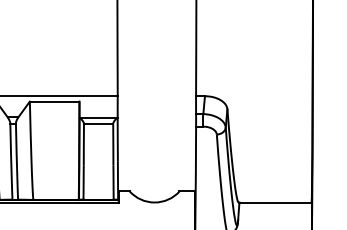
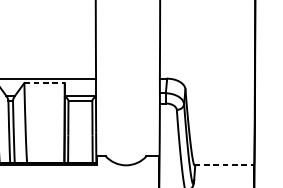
line: (54, 101) -> (44, 82), solid -> dashed
line: (275, 202) -> (224, 165), solid -> dashed

